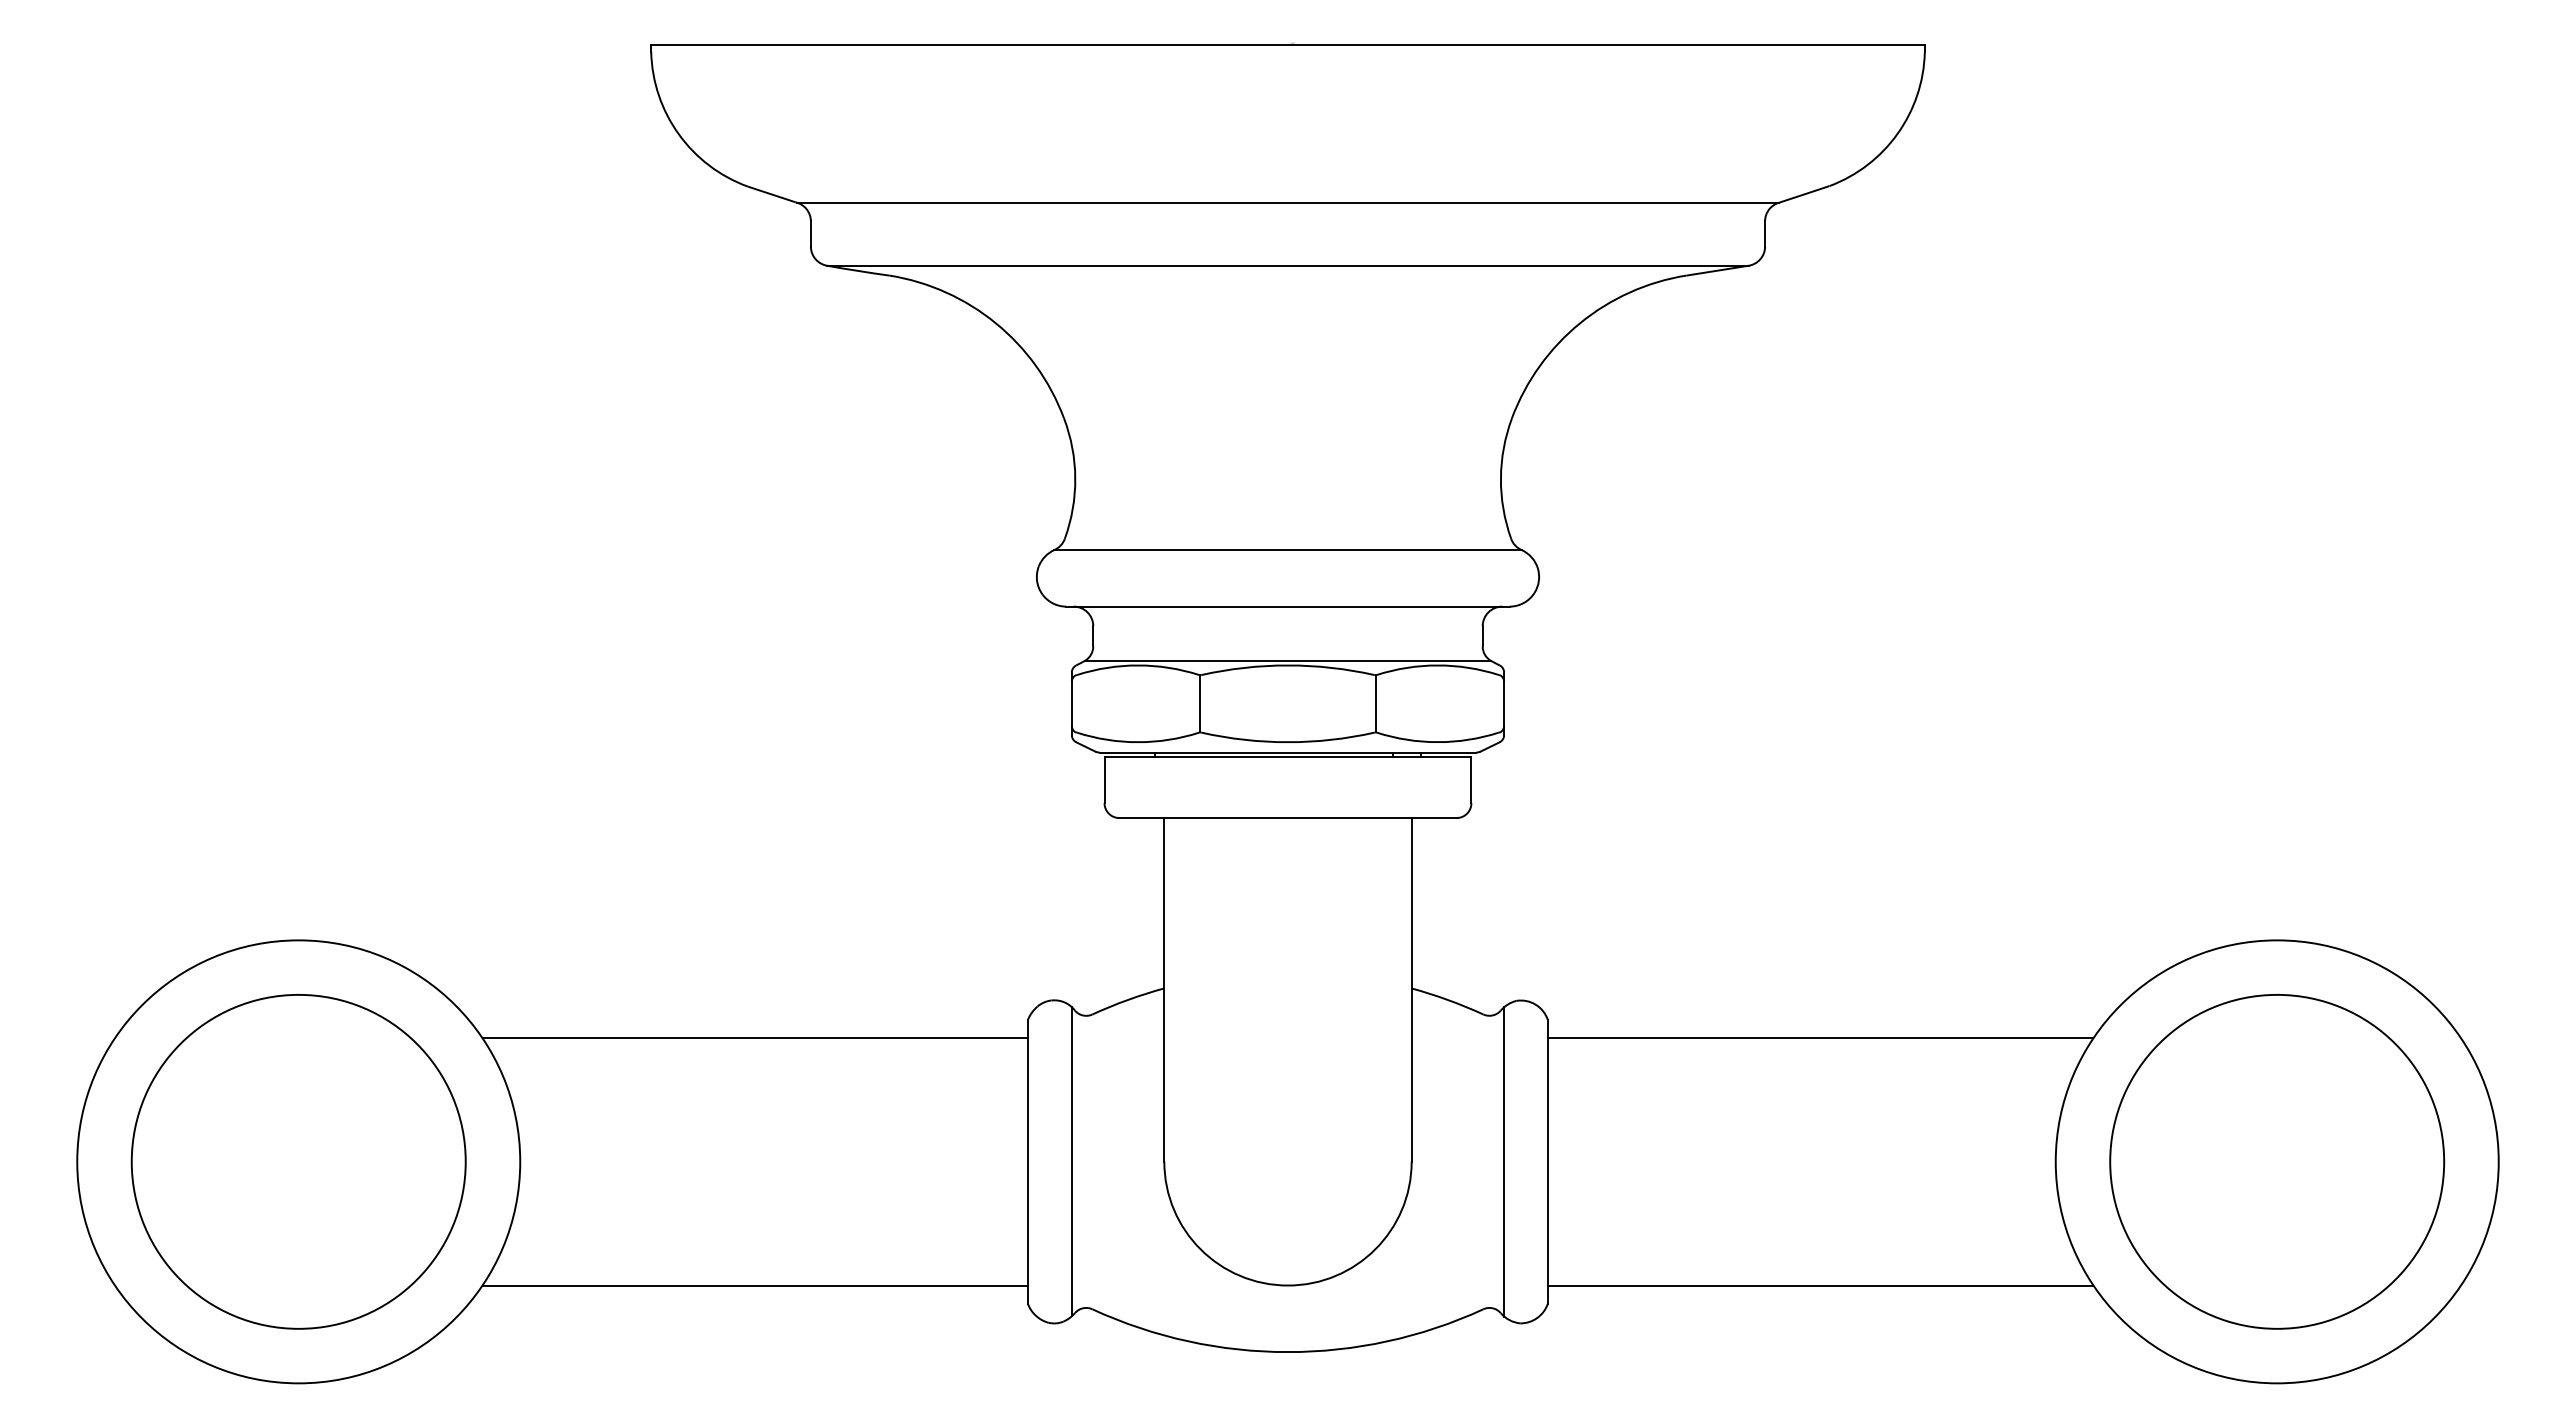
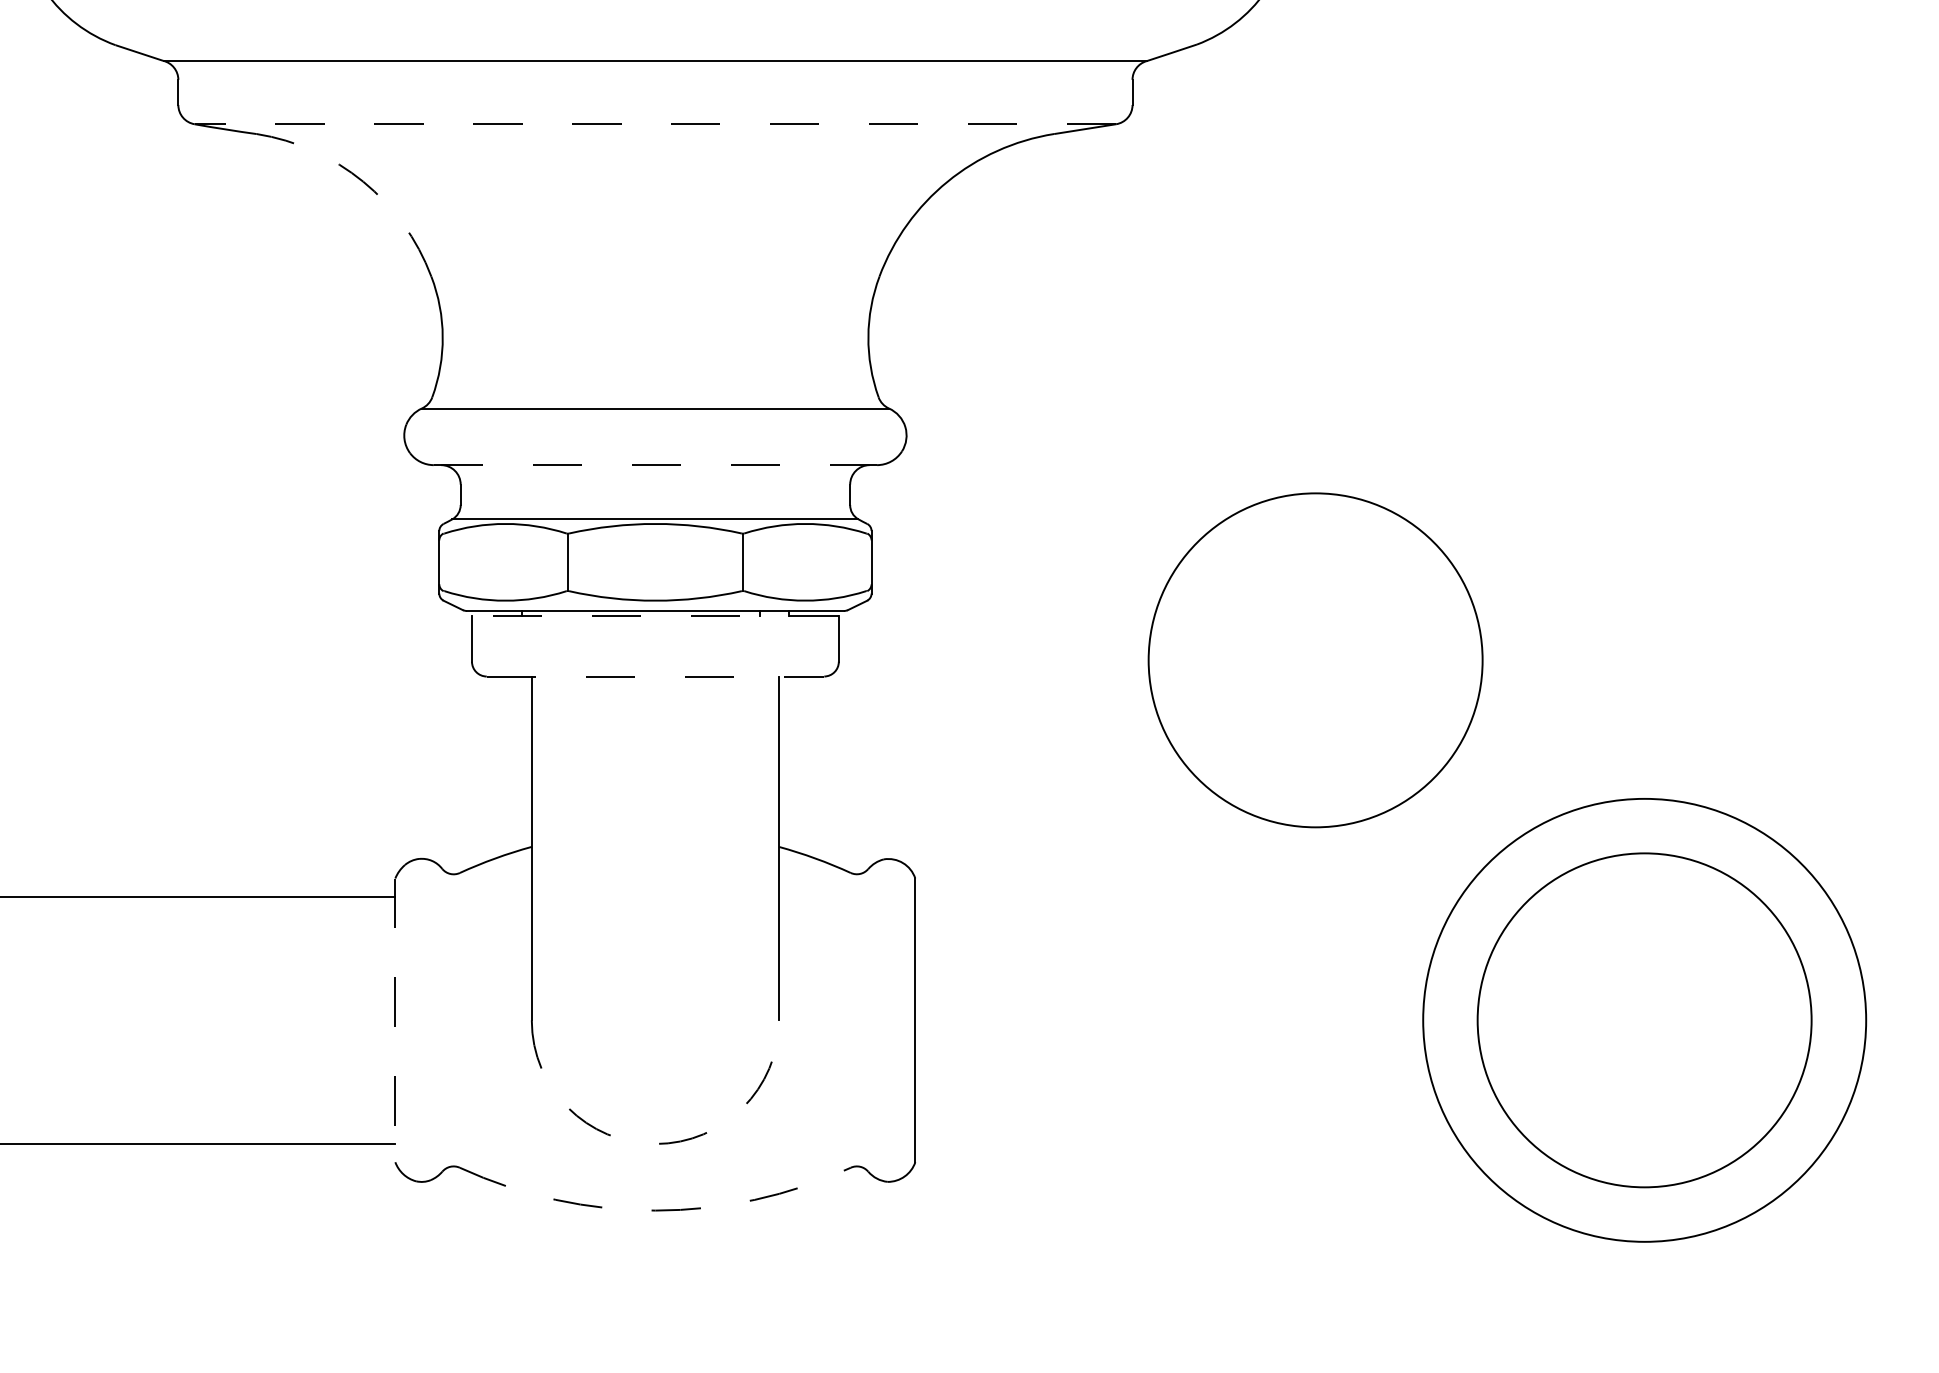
line: (1288, 265) -> (655, 123), solid -> dashed
arc: (995, 323) -> (362, 181), solid -> dashed
line: (1288, 606) -> (655, 464), solid -> dashed
line: (1287, 757) -> (654, 615), solid -> dashed
circle: (1948, 801) -> (1315, 659), added
line: (1288, 818) -> (655, 676), solid -> dashed
line: (1820, 1038) -> (1187, 896), removed
line: (1027, 1161) -> (394, 1019), solid -> dashed
line: (1071, 1161) -> (438, 1019), removed
line: (1504, 1161) -> (871, 1019), removed
arc: (1288, 1285) -> (655, 1143), solid -> dashed
line: (1820, 1285) -> (1187, 1143), removed
arc: (1287, 1352) -> (654, 1210), solid -> dashed

